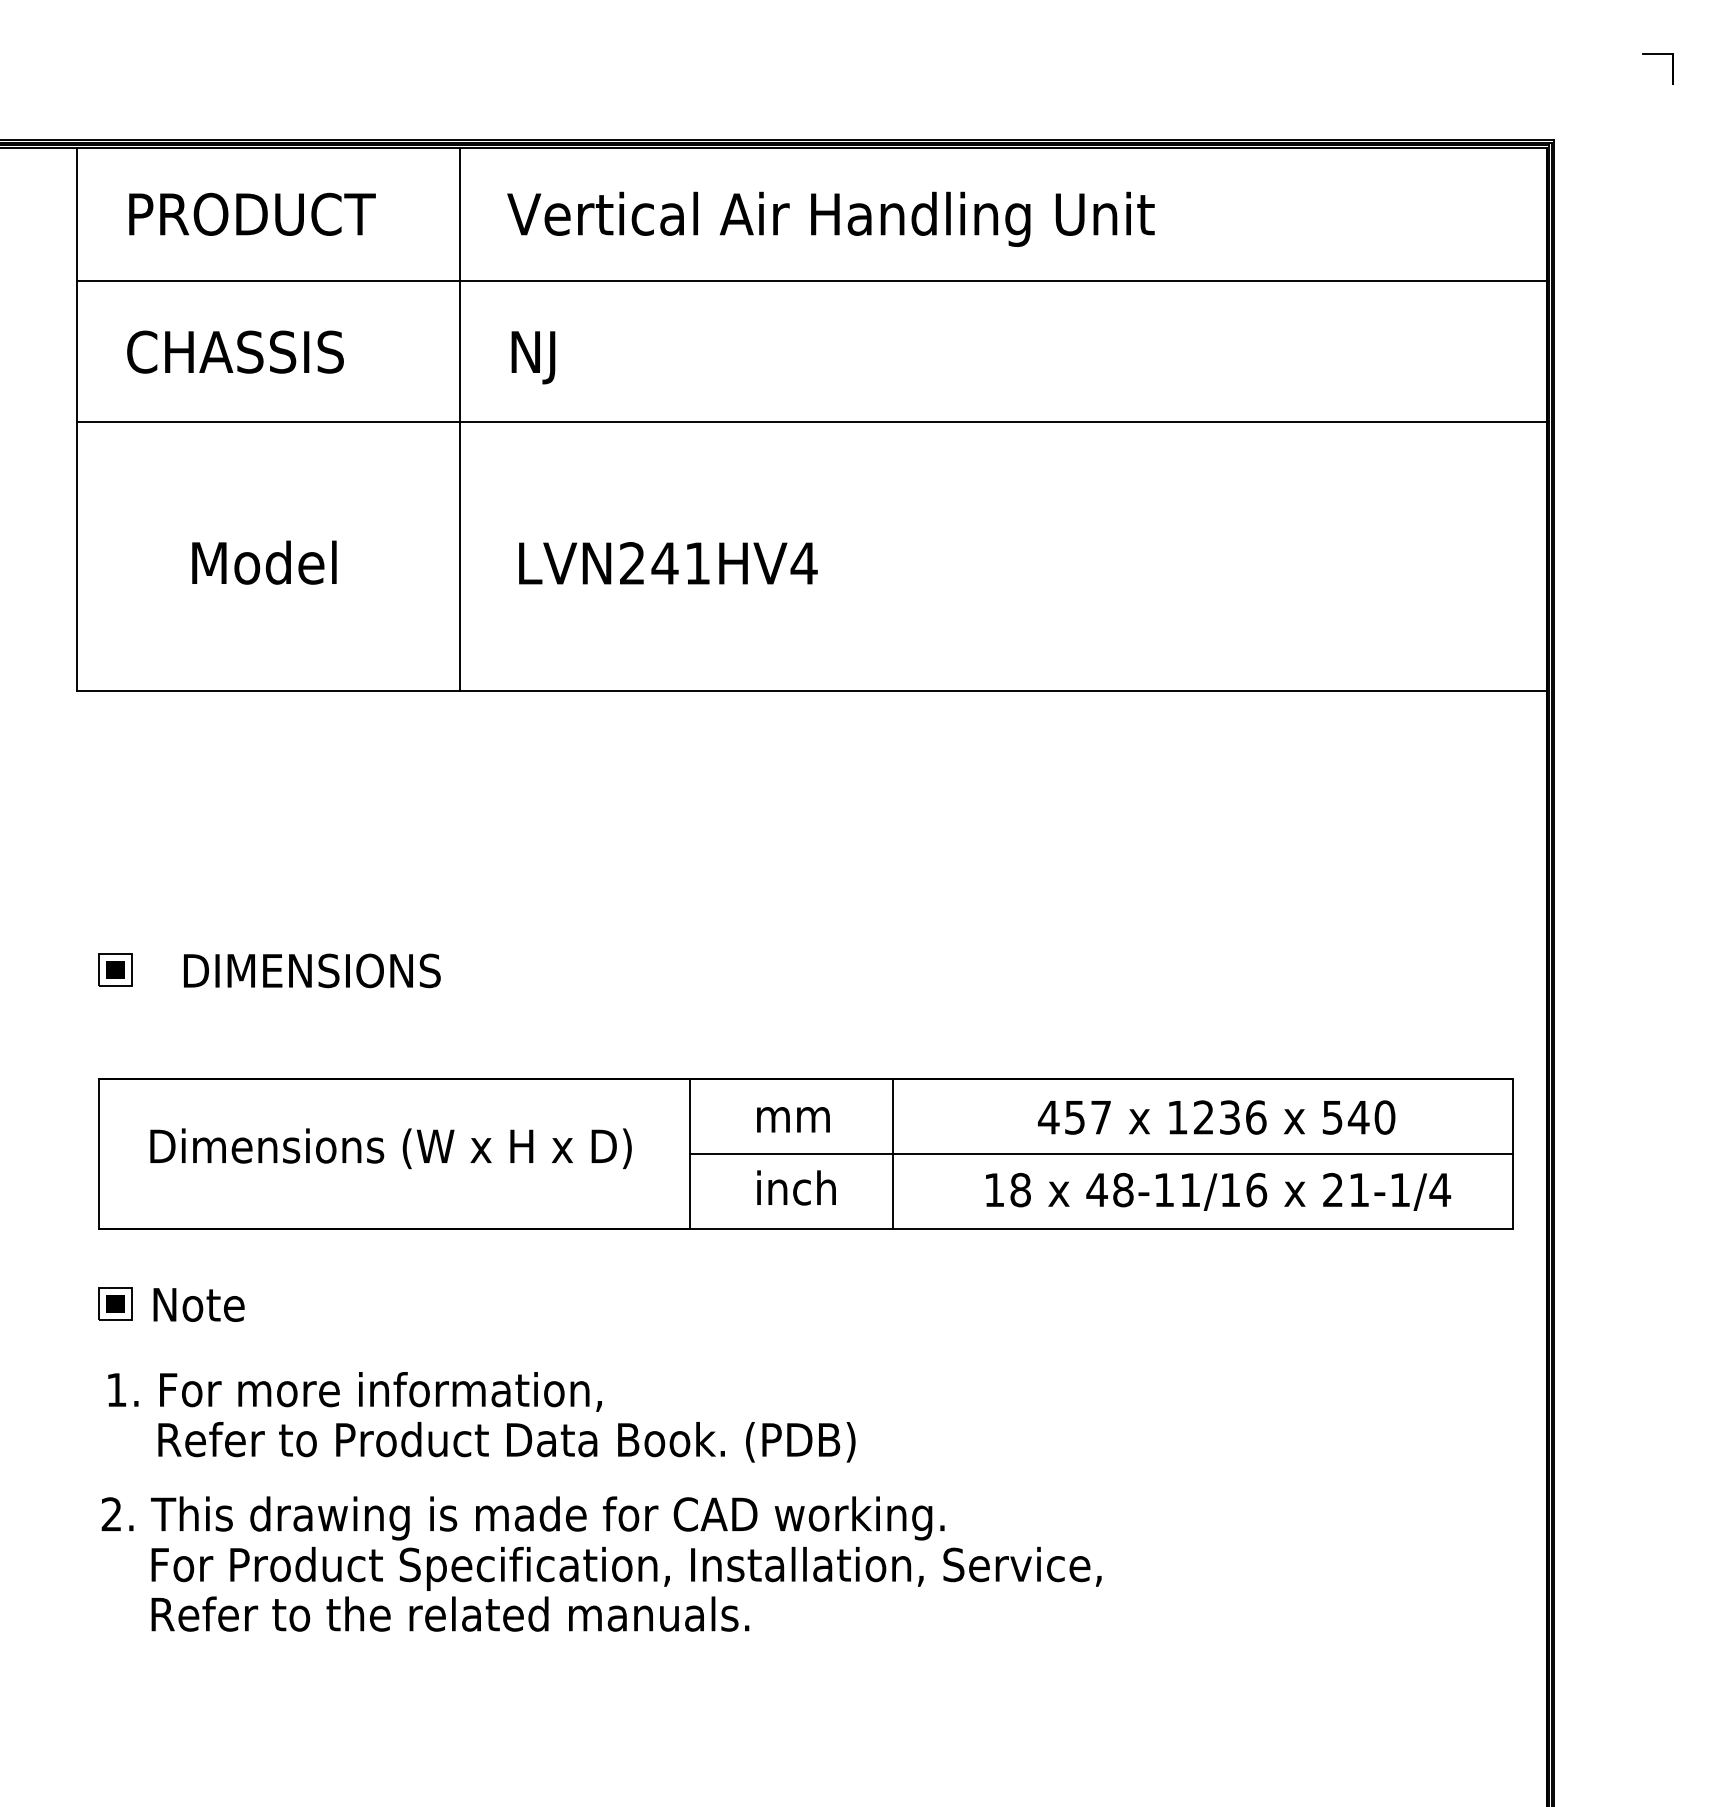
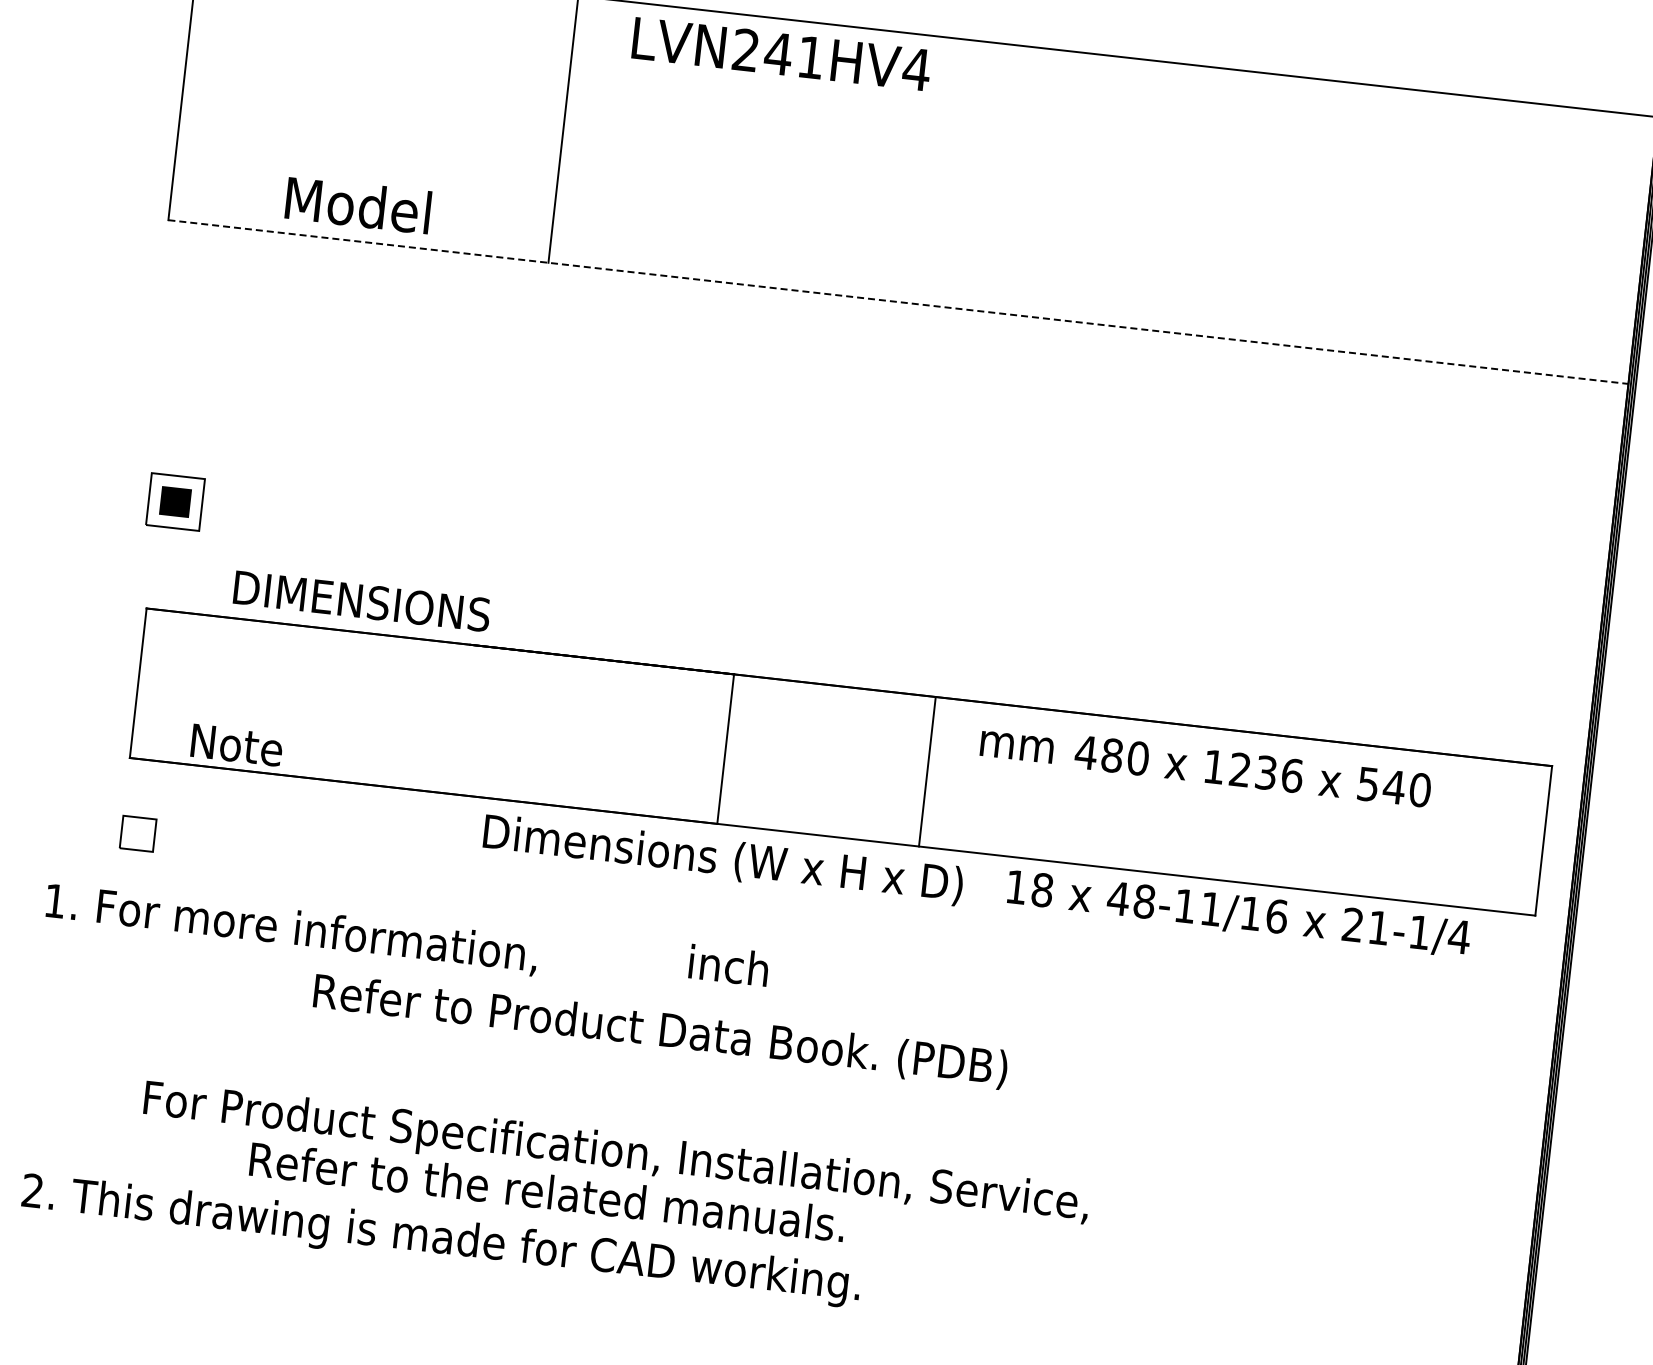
text: (264, 562) -> (358, 205), moved
text: (668, 563) -> (781, 54), moved
line: (811, 690) -> (898, 301), solid -> dashed
part: (115, 969) -> (175, 501), size x1.6
text: (312, 970) -> (362, 600), moved
text: (1087, 1117) -> (1124, 756), 457 -> 480
text: (793, 1119) -> (1017, 746), moved
text: (390, 1148) -> (722, 859), moved
line: (1101, 1154) -> (1134, 795), removed
text: (796, 1187) -> (729, 965), moved
text: (1218, 1191) -> (1238, 913), moved
fill: (115, 1303) -> (138, 833), removed
text: (198, 1304) -> (236, 744), moved
text: (354, 1391) -> (291, 929), moved
text: (506, 1442) -> (660, 1031), moved
text: (522, 1518) -> (440, 1240), moved
text: (450, 1613) -> (547, 1191), moved

